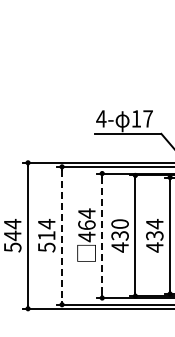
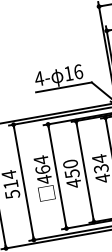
text: (148, 118) -> (78, 71), 17 -> 16
line: (62, 235) -> (24, 182), dashed -> solid
text: (119, 235) -> (71, 173), 430 -> 450
line: (102, 236) -> (57, 177), dashed -> solid

